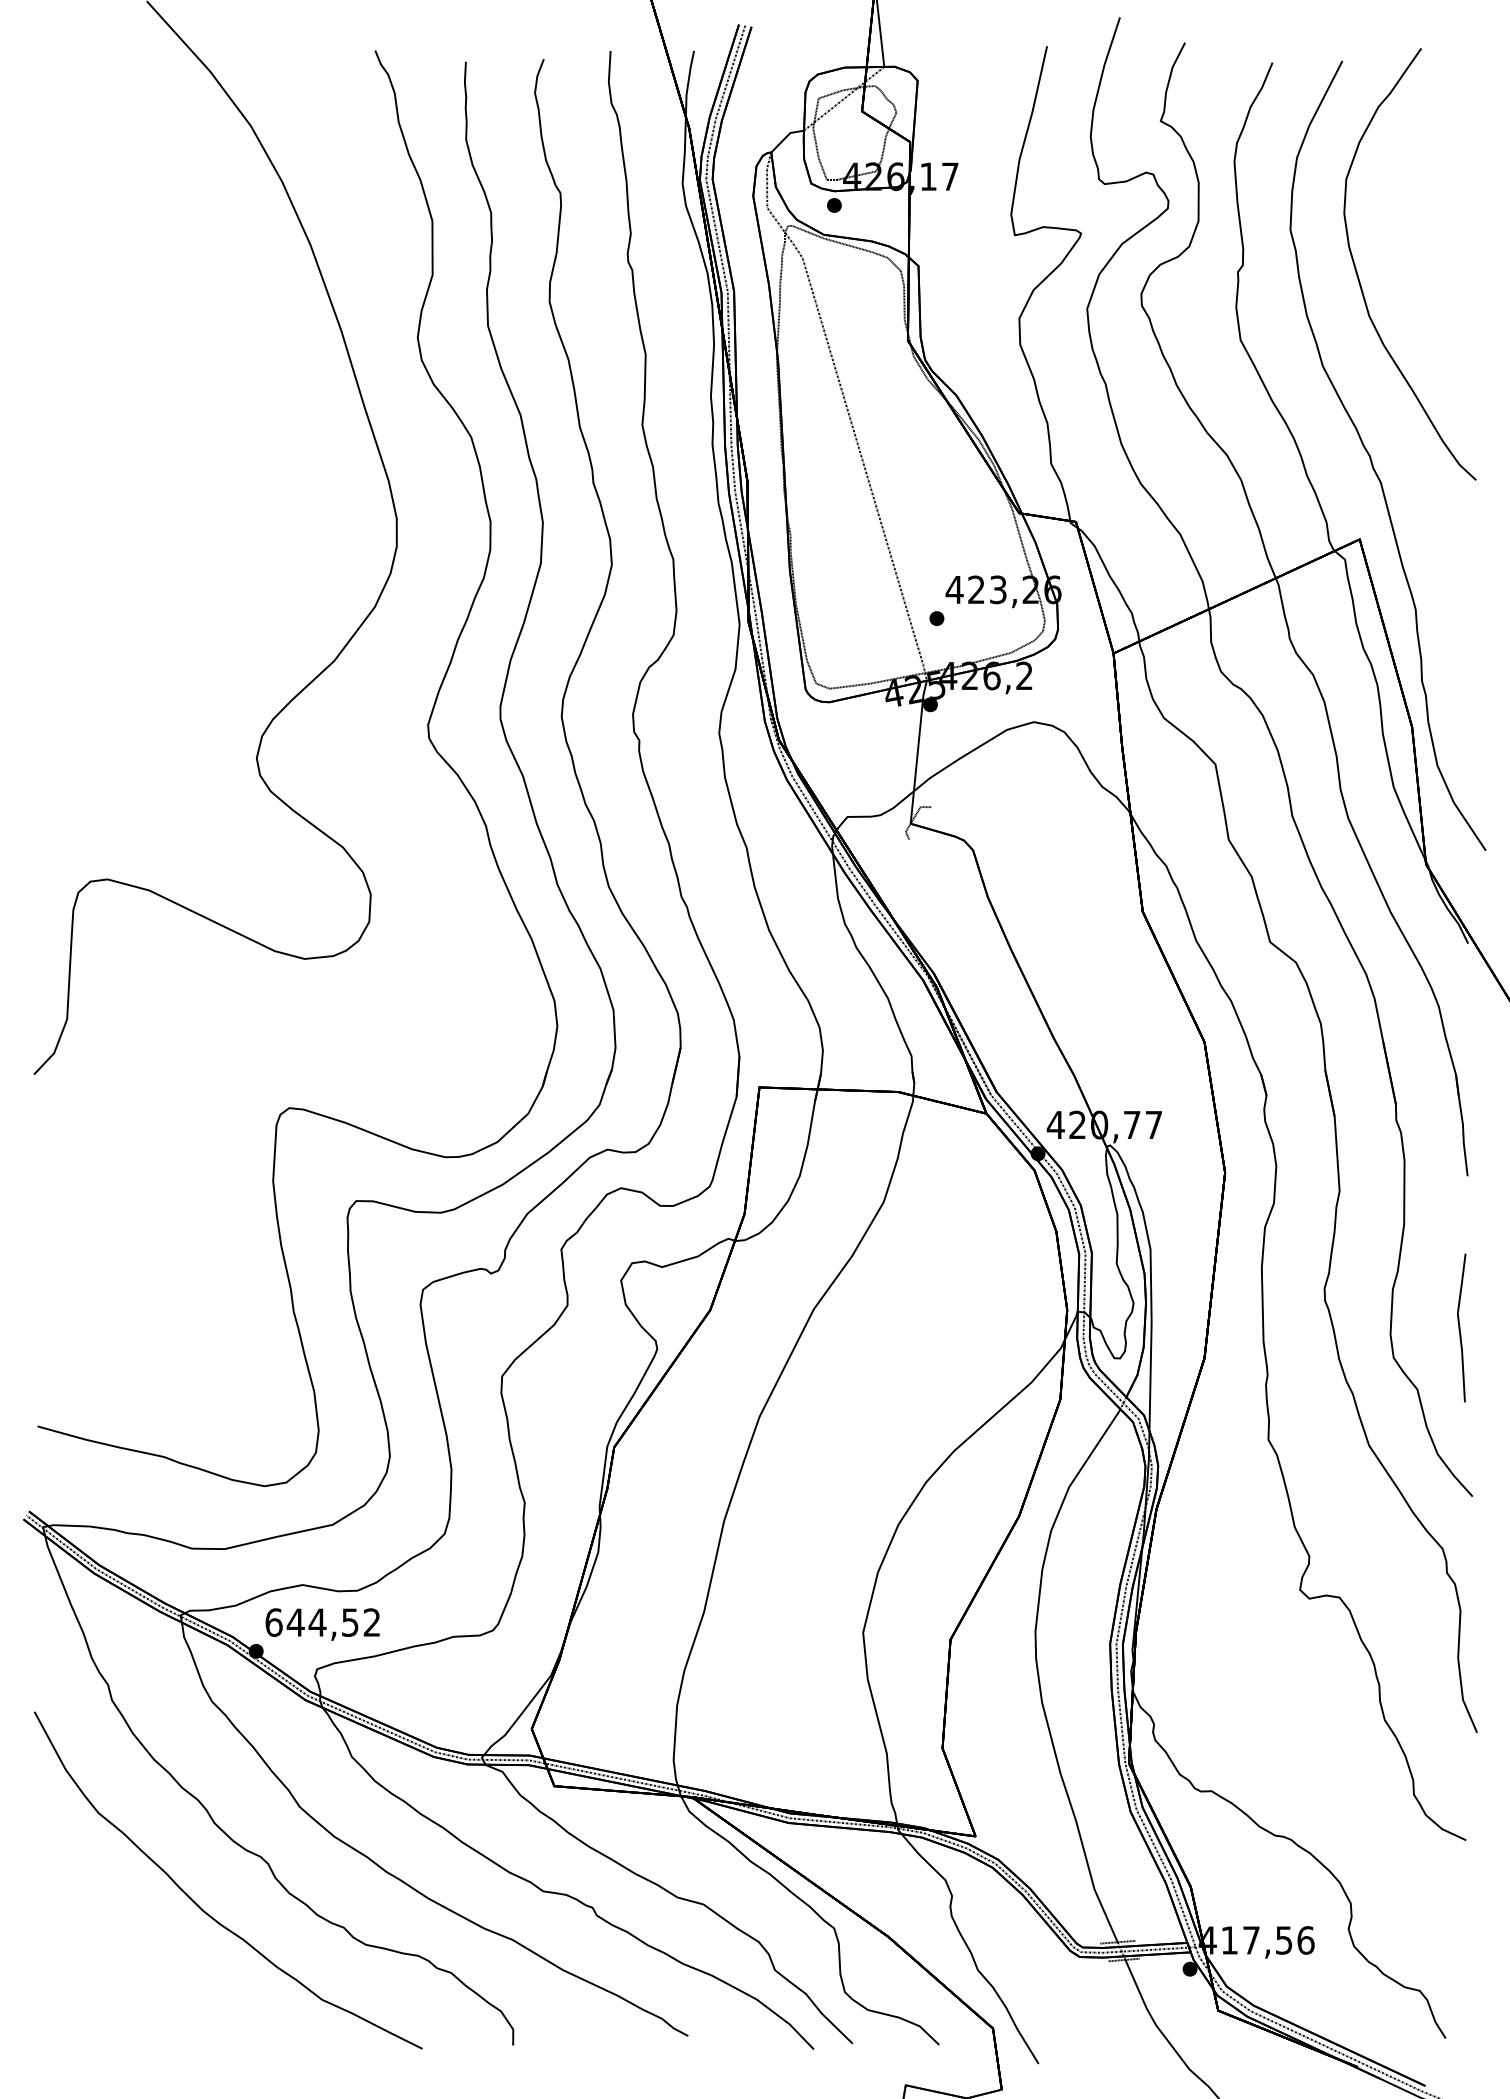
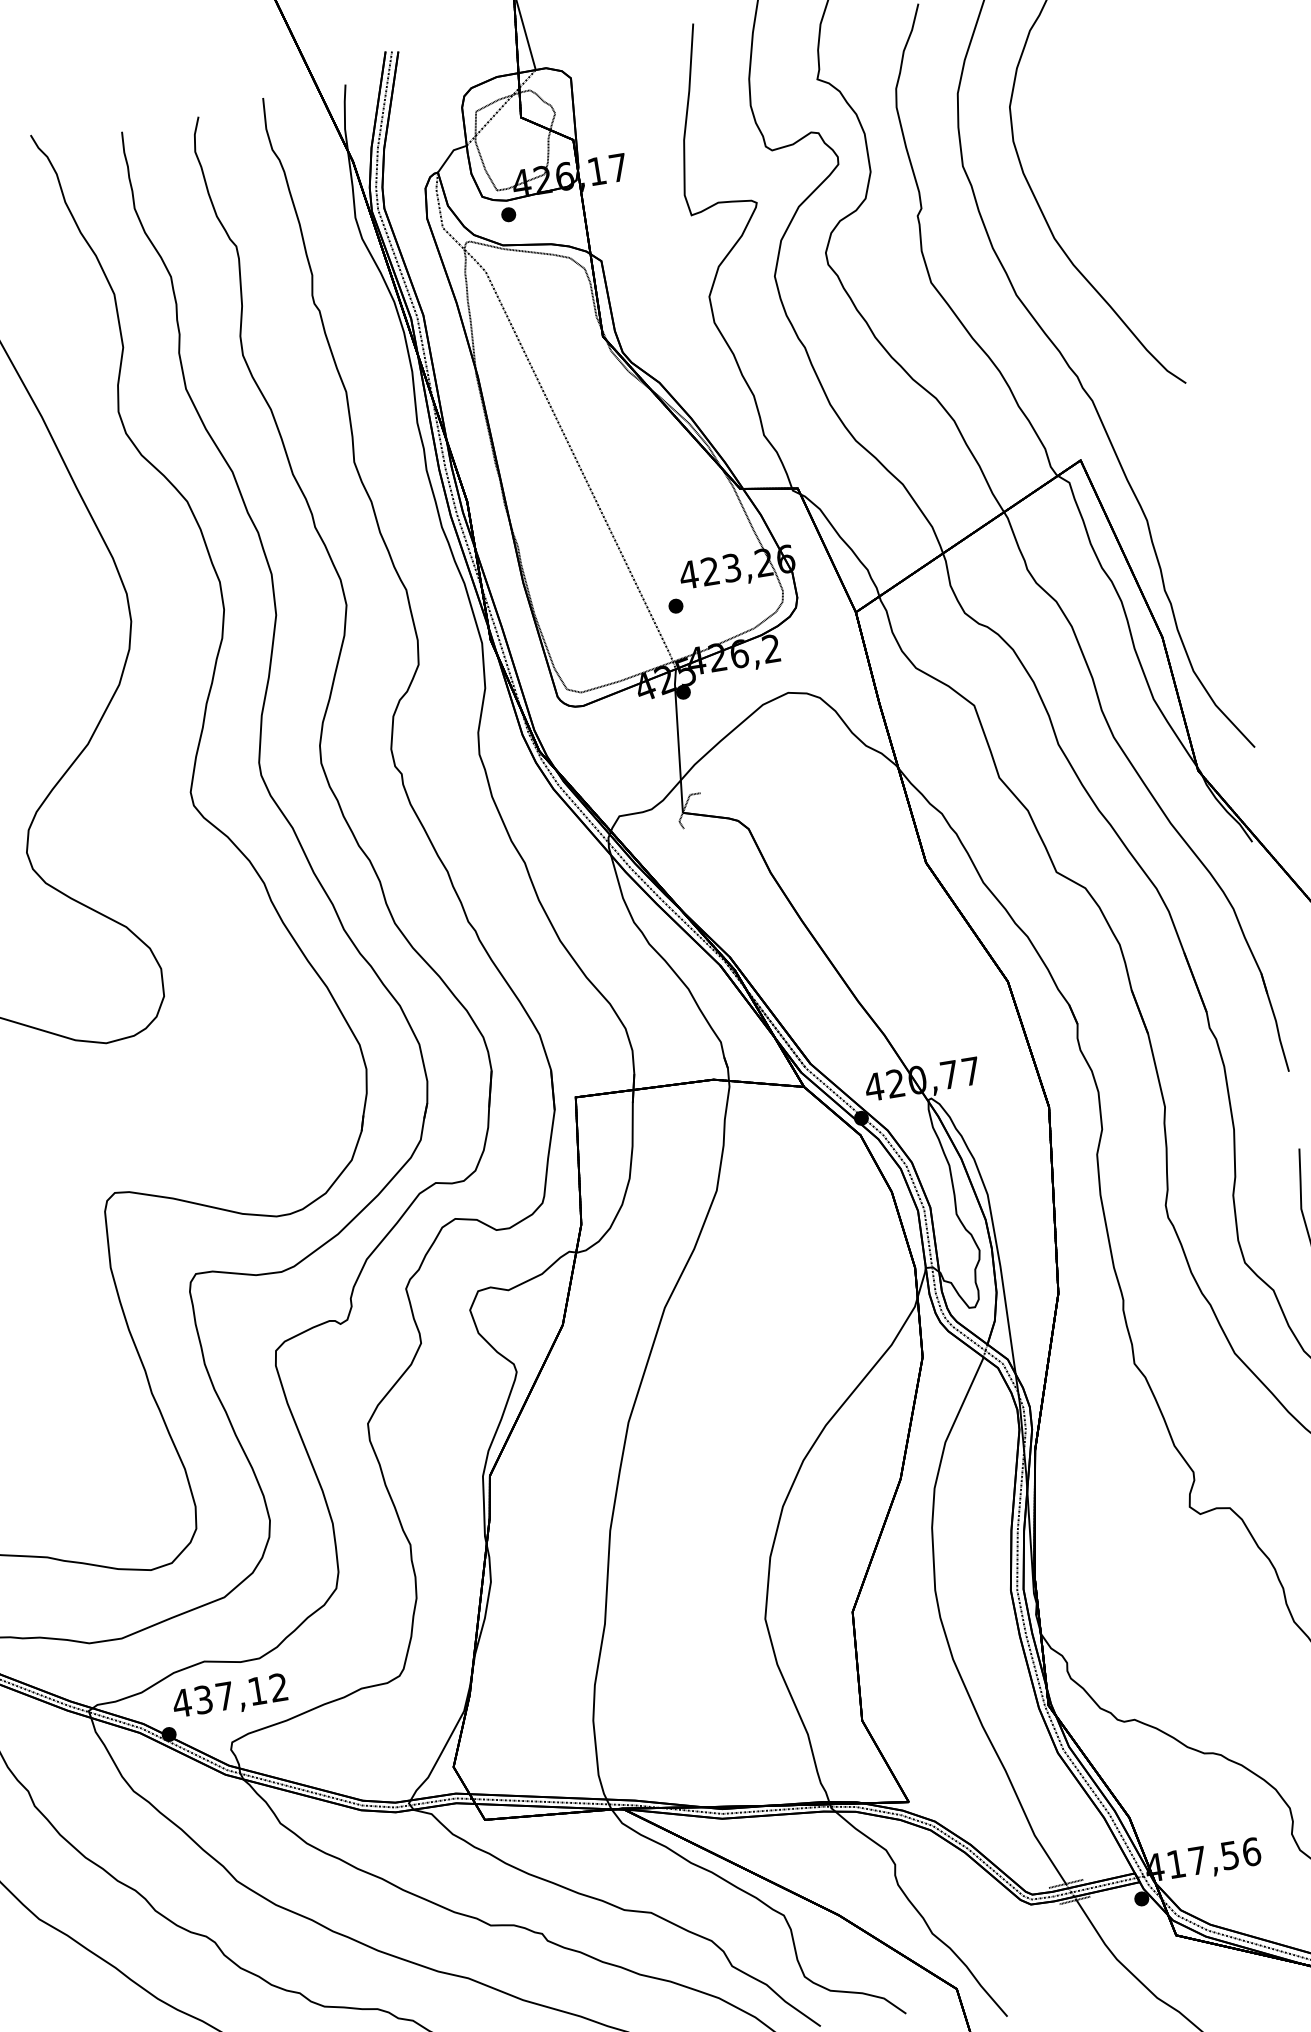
text: (311, 1622) -> (219, 1697), 644,52 -> 437,12

